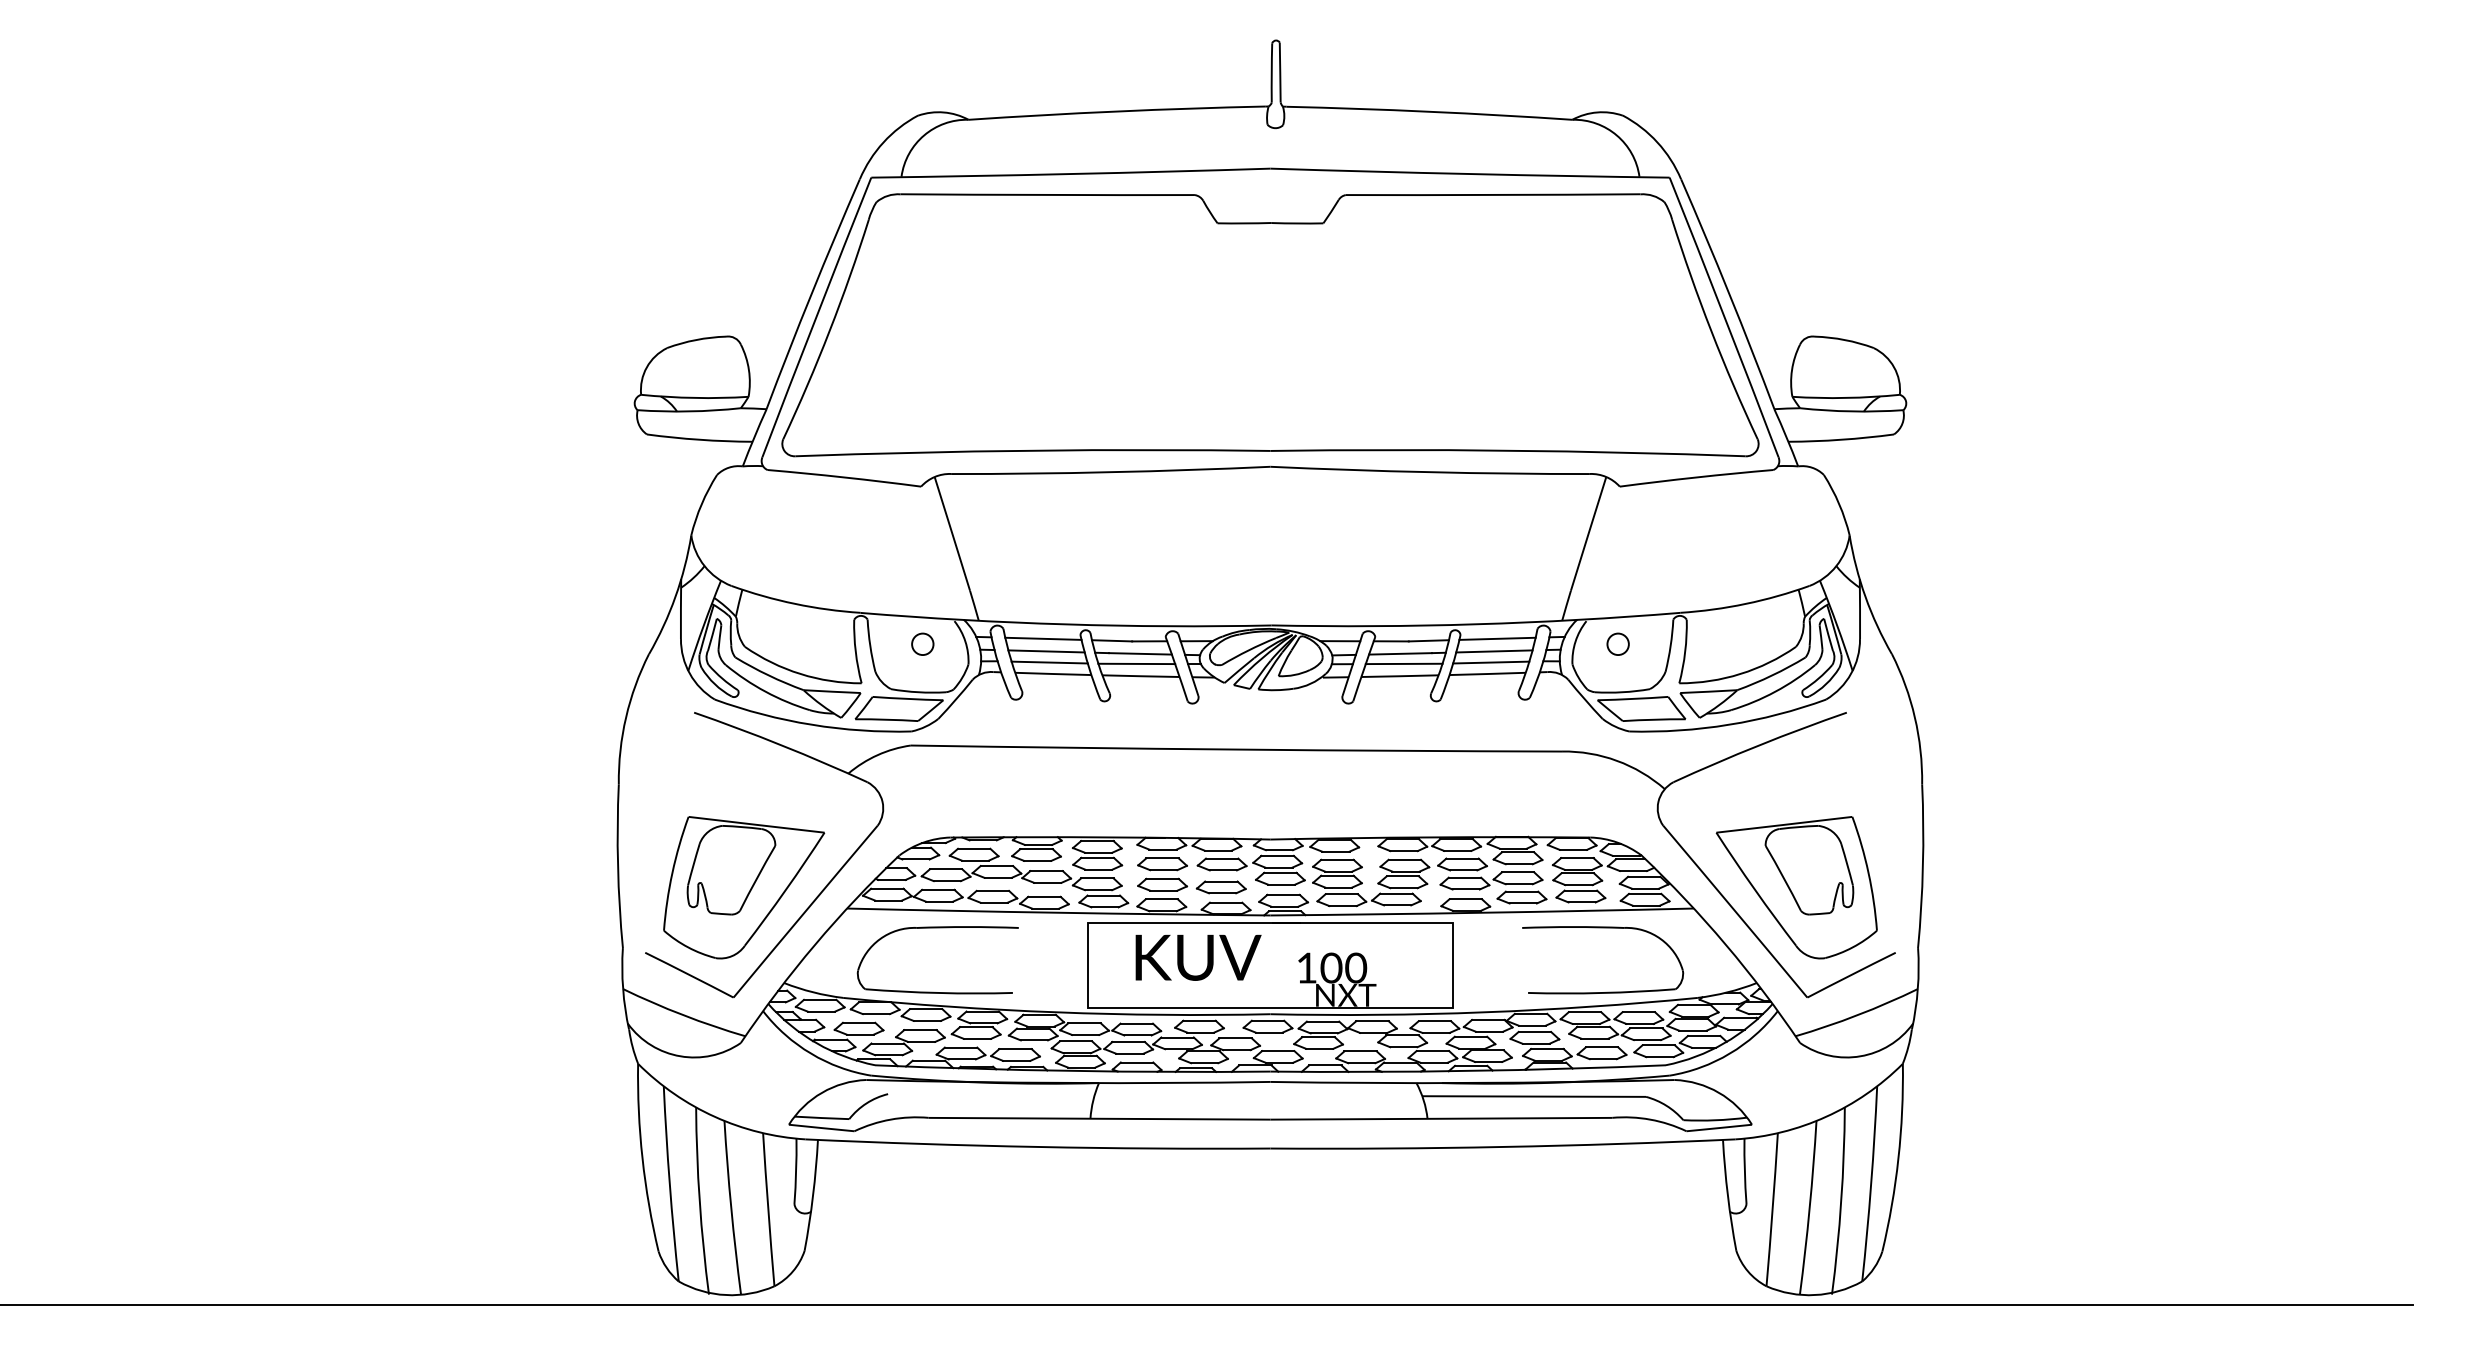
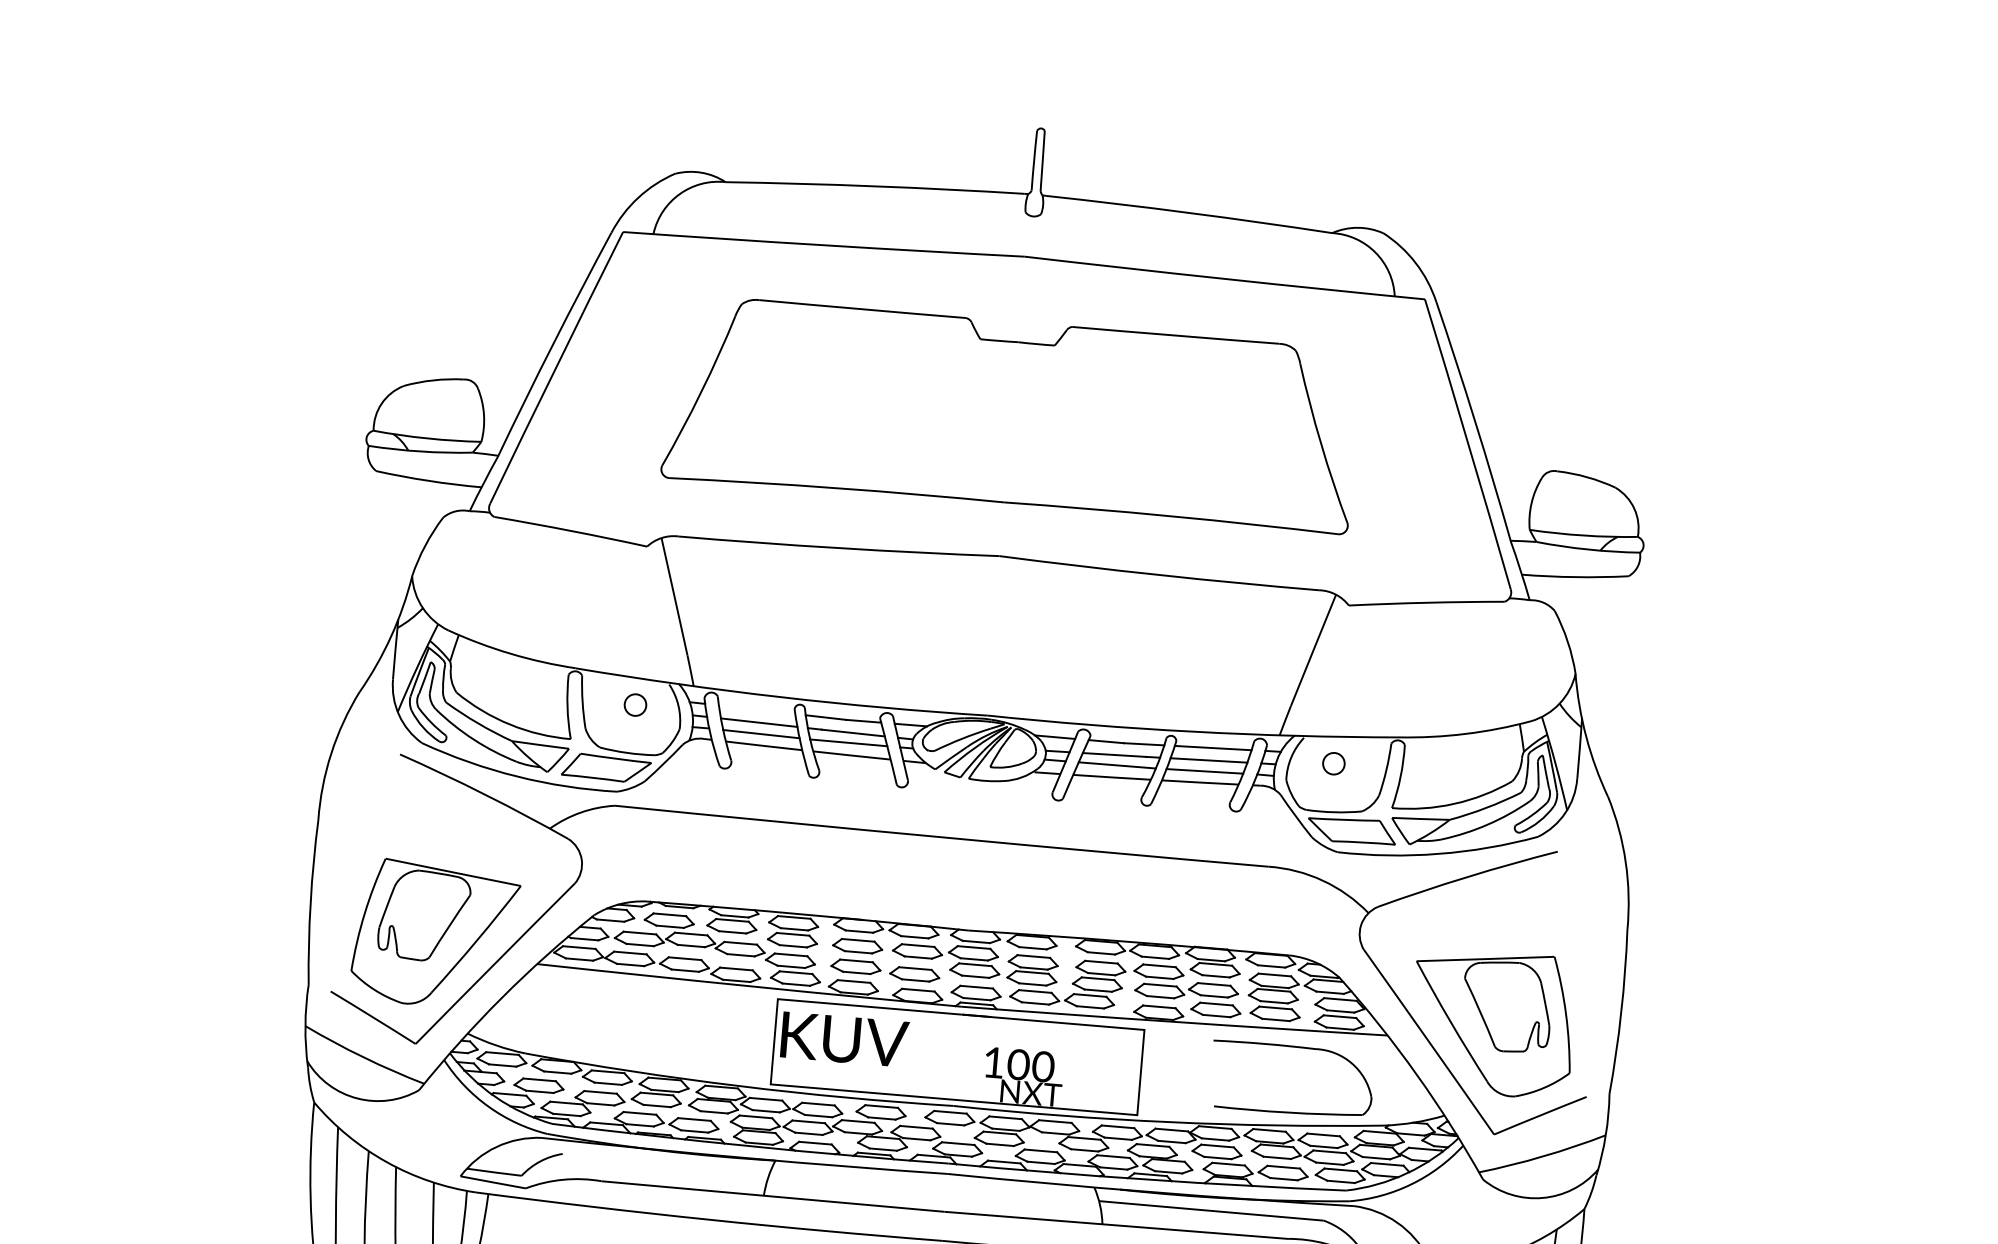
part: (1270, 325) -> (1011, 414), size x0.7
line: (1043, 638) -> (757, 709), removed
text: (1198, 957) -> (844, 1039), moved
part: (933, 991) -> (616, 1054), removed

